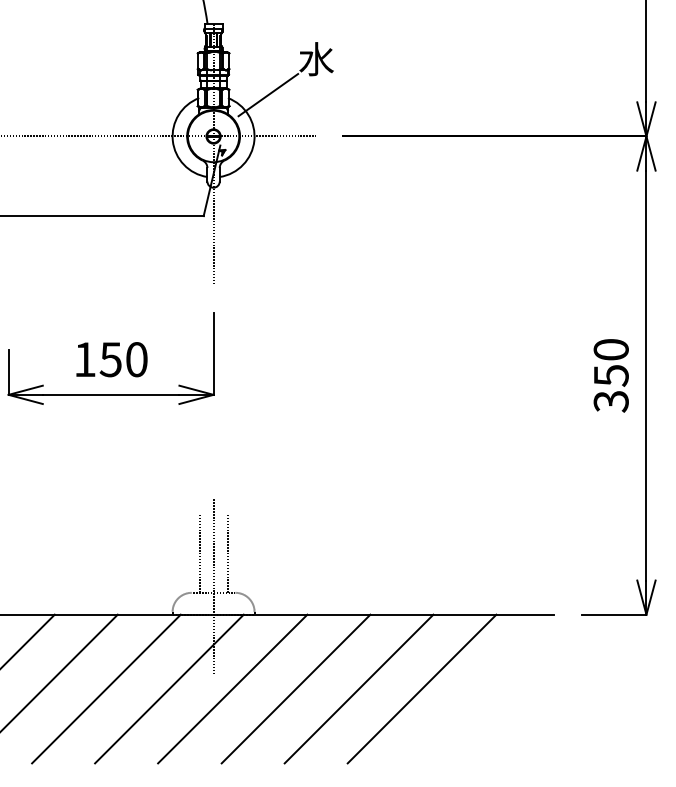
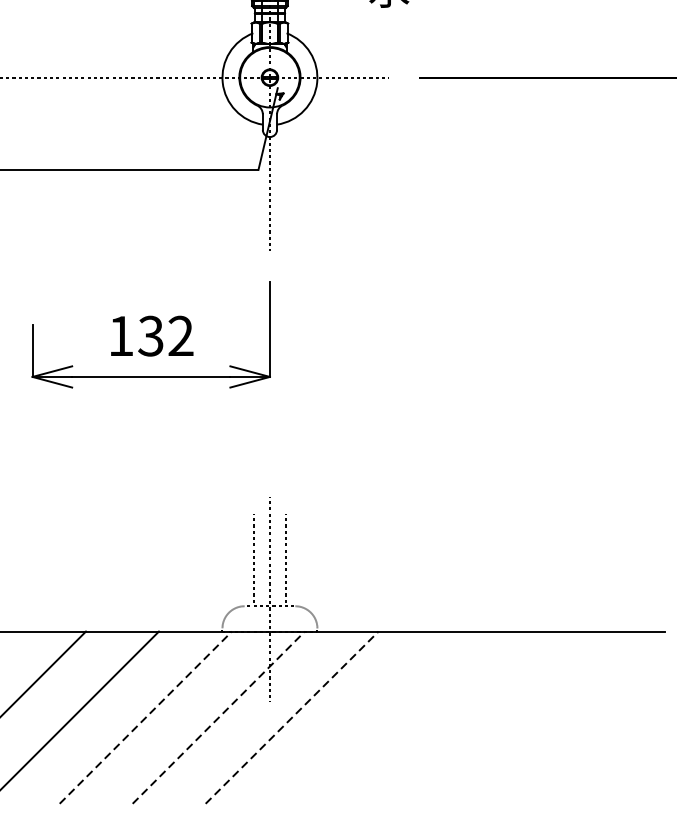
line: (268, 95) -> (333, 30), removed
text: (123, 359) -> (165, 335), 150 -> 132
line: (106, 688) -> (145, 717), solid -> dashed
line: (169, 688) -> (218, 717), solid -> dashed
line: (233, 688) -> (293, 717), solid -> dashed
line: (295, 688) -> (364, 717), removed
line: (358, 688) -> (437, 717), removed
line: (421, 688) -> (510, 717), removed

